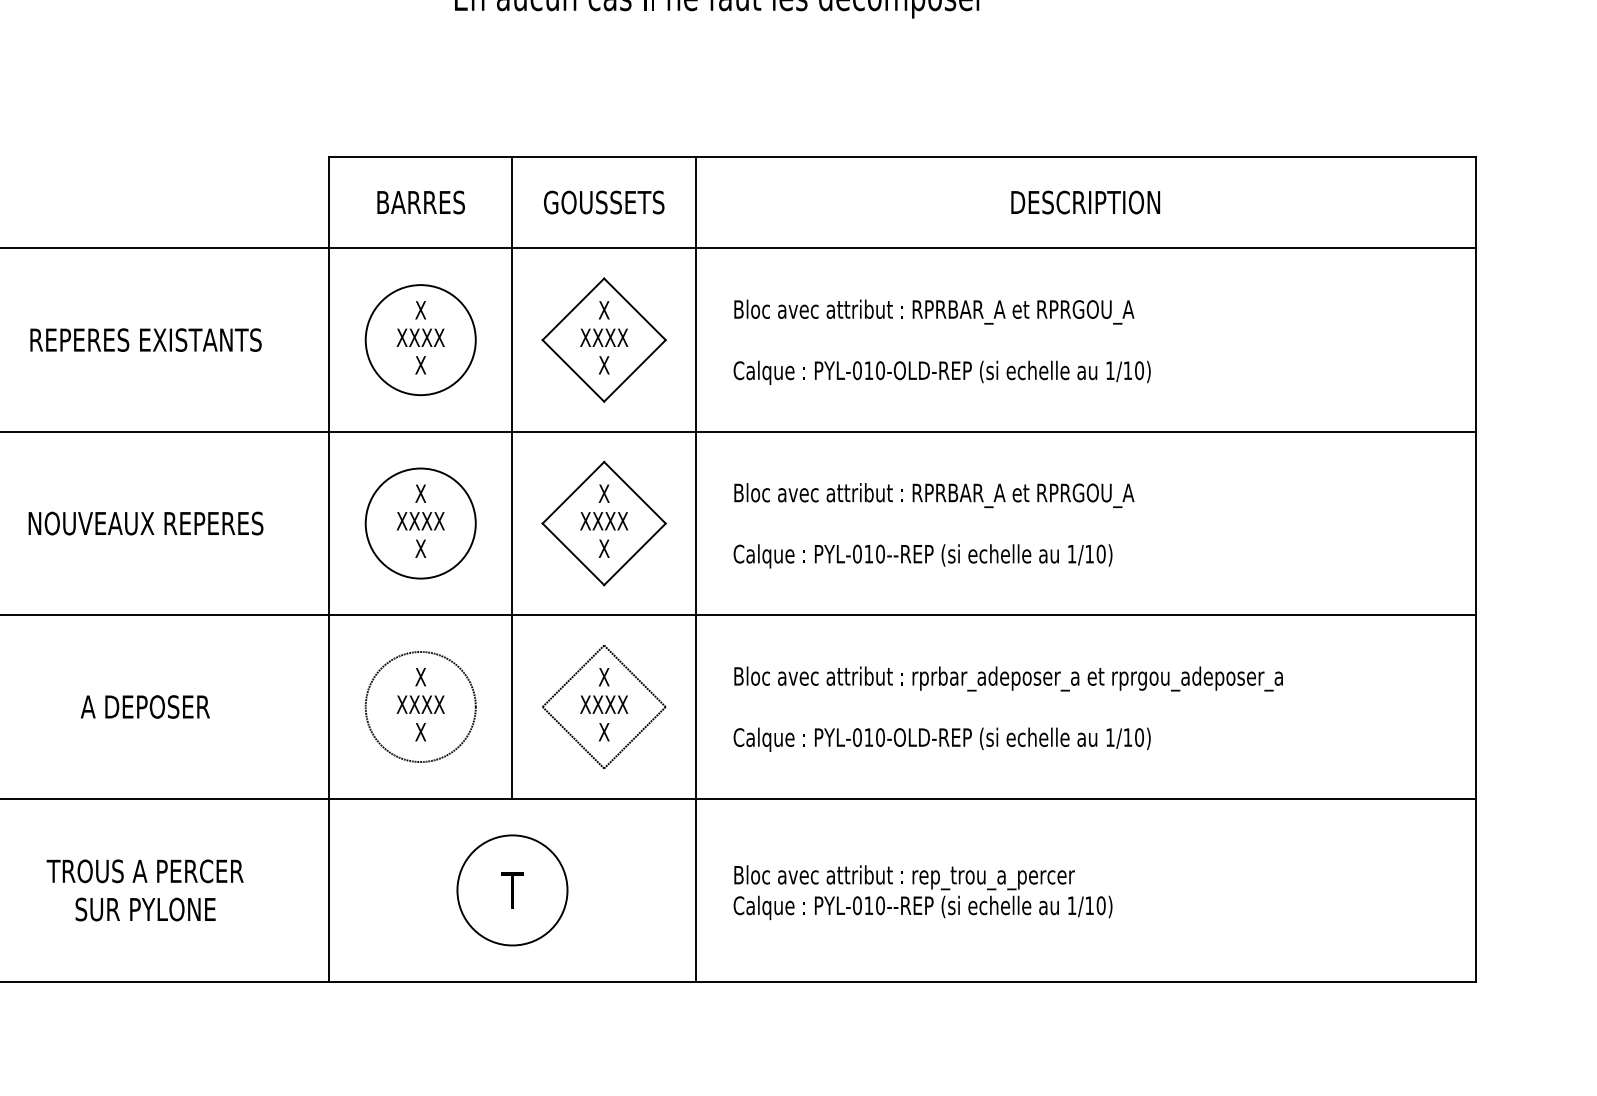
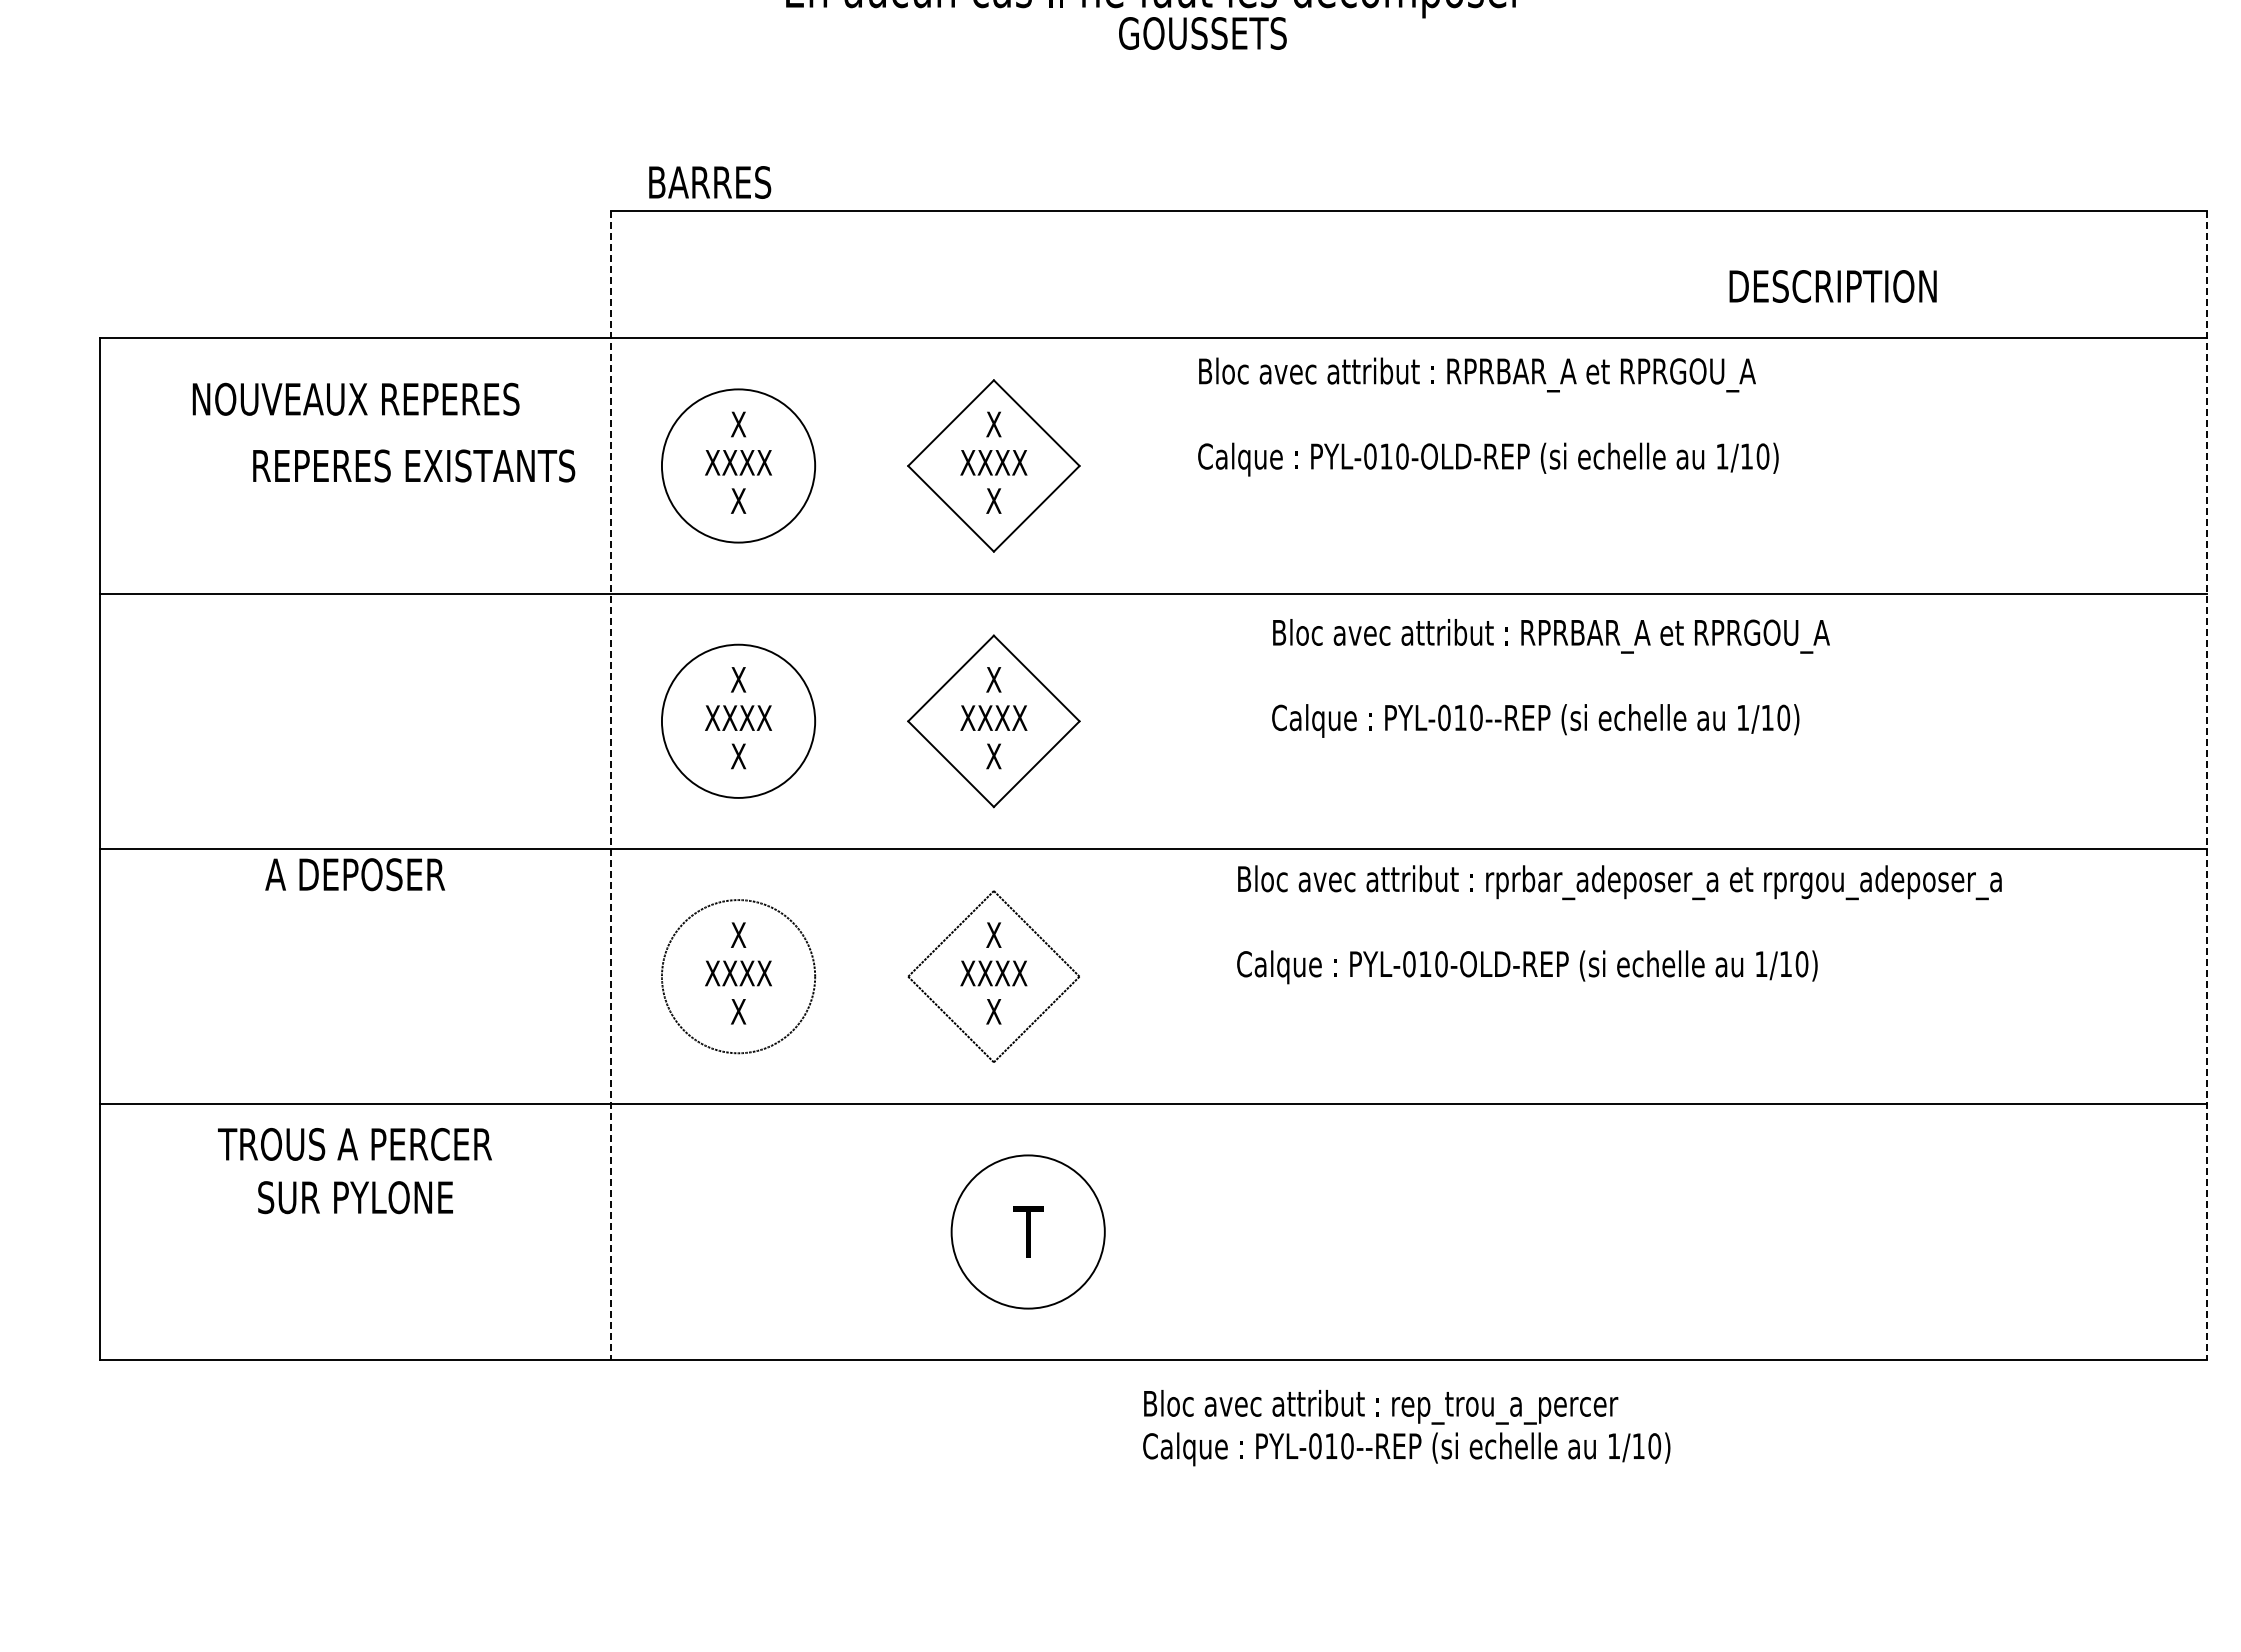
text: (421, 202) -> (710, 182), moved
text: (603, 202) -> (1202, 33), moved
text: (1085, 202) -> (1832, 286), moved
text: (146, 339) -> (414, 465), moved
text: (942, 341) -> (1488, 416), moved
line: (512, 477) -> (866, 657), removed
text: (145, 522) -> (355, 398), moved
text: (933, 525) -> (1550, 678), moved
line: (695, 568) -> (1121, 784), removed
line: (328, 569) -> (610, 785), solid -> dashed
line: (1475, 569) -> (2206, 785), solid -> dashed
text: (145, 706) -> (355, 874), moved
text: (1008, 709) -> (1619, 924), moved
text: (144, 890) -> (354, 1171), moved
part: (511, 890) -> (1027, 1231), moved
text: (922, 892) -> (1406, 1428), moved

